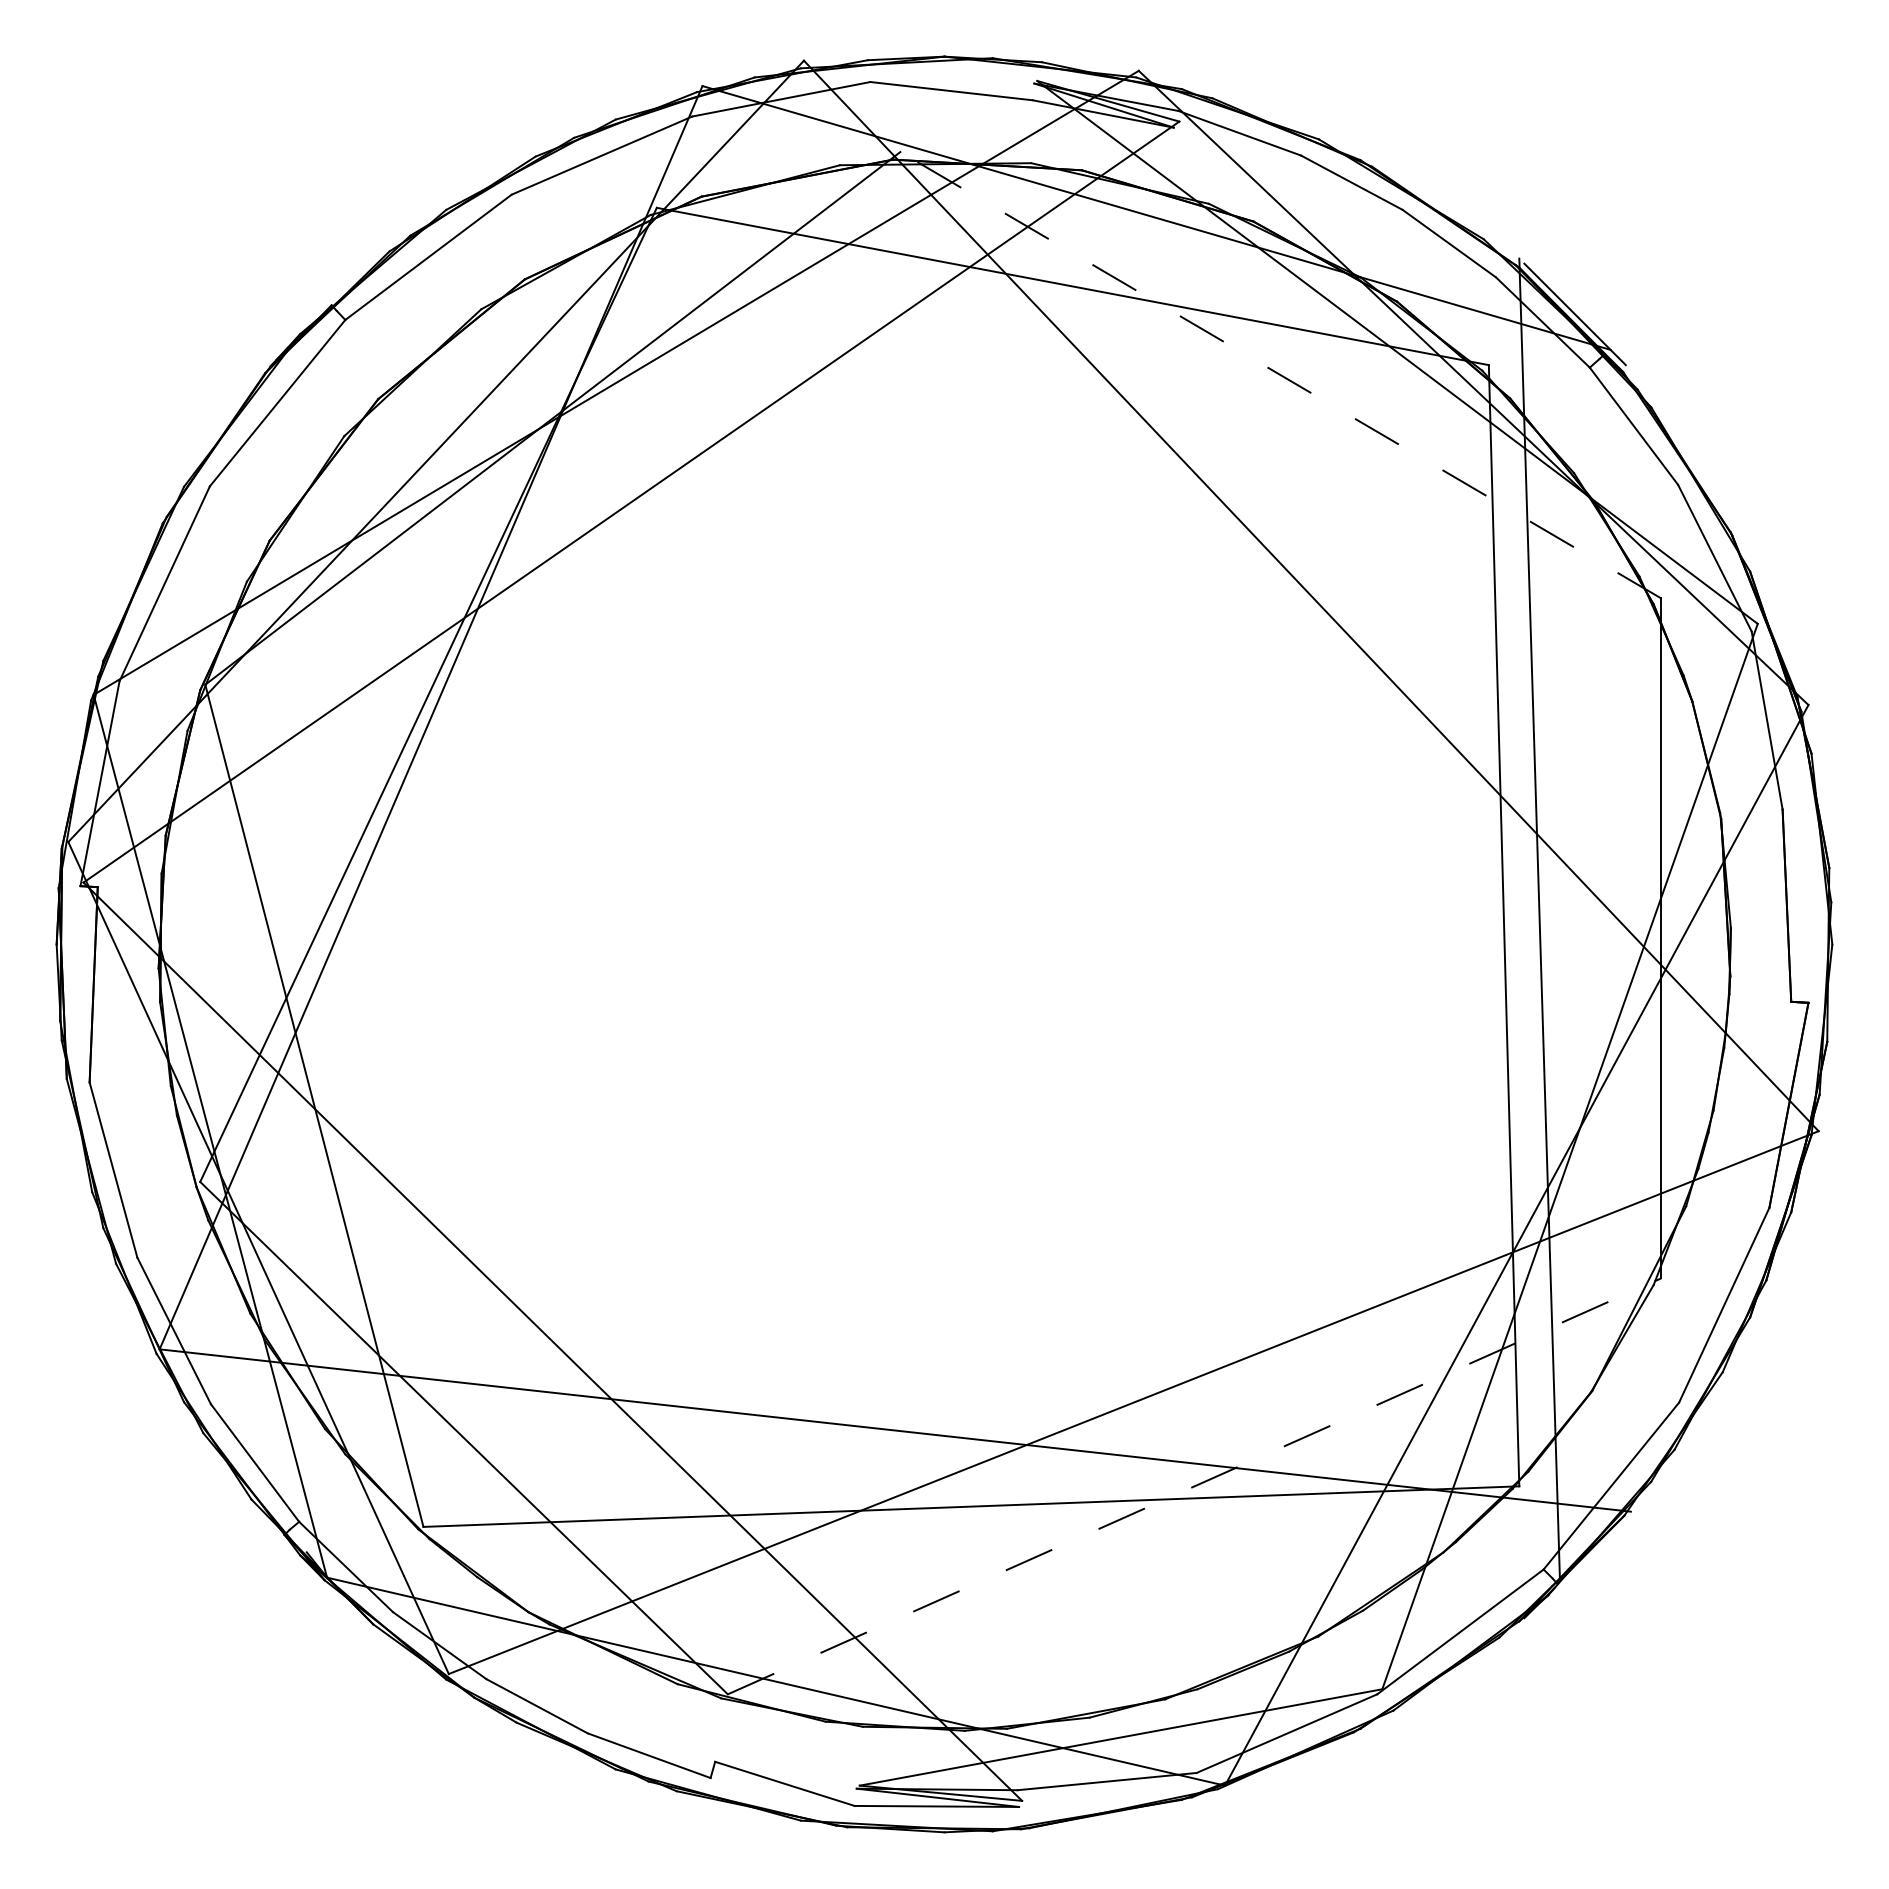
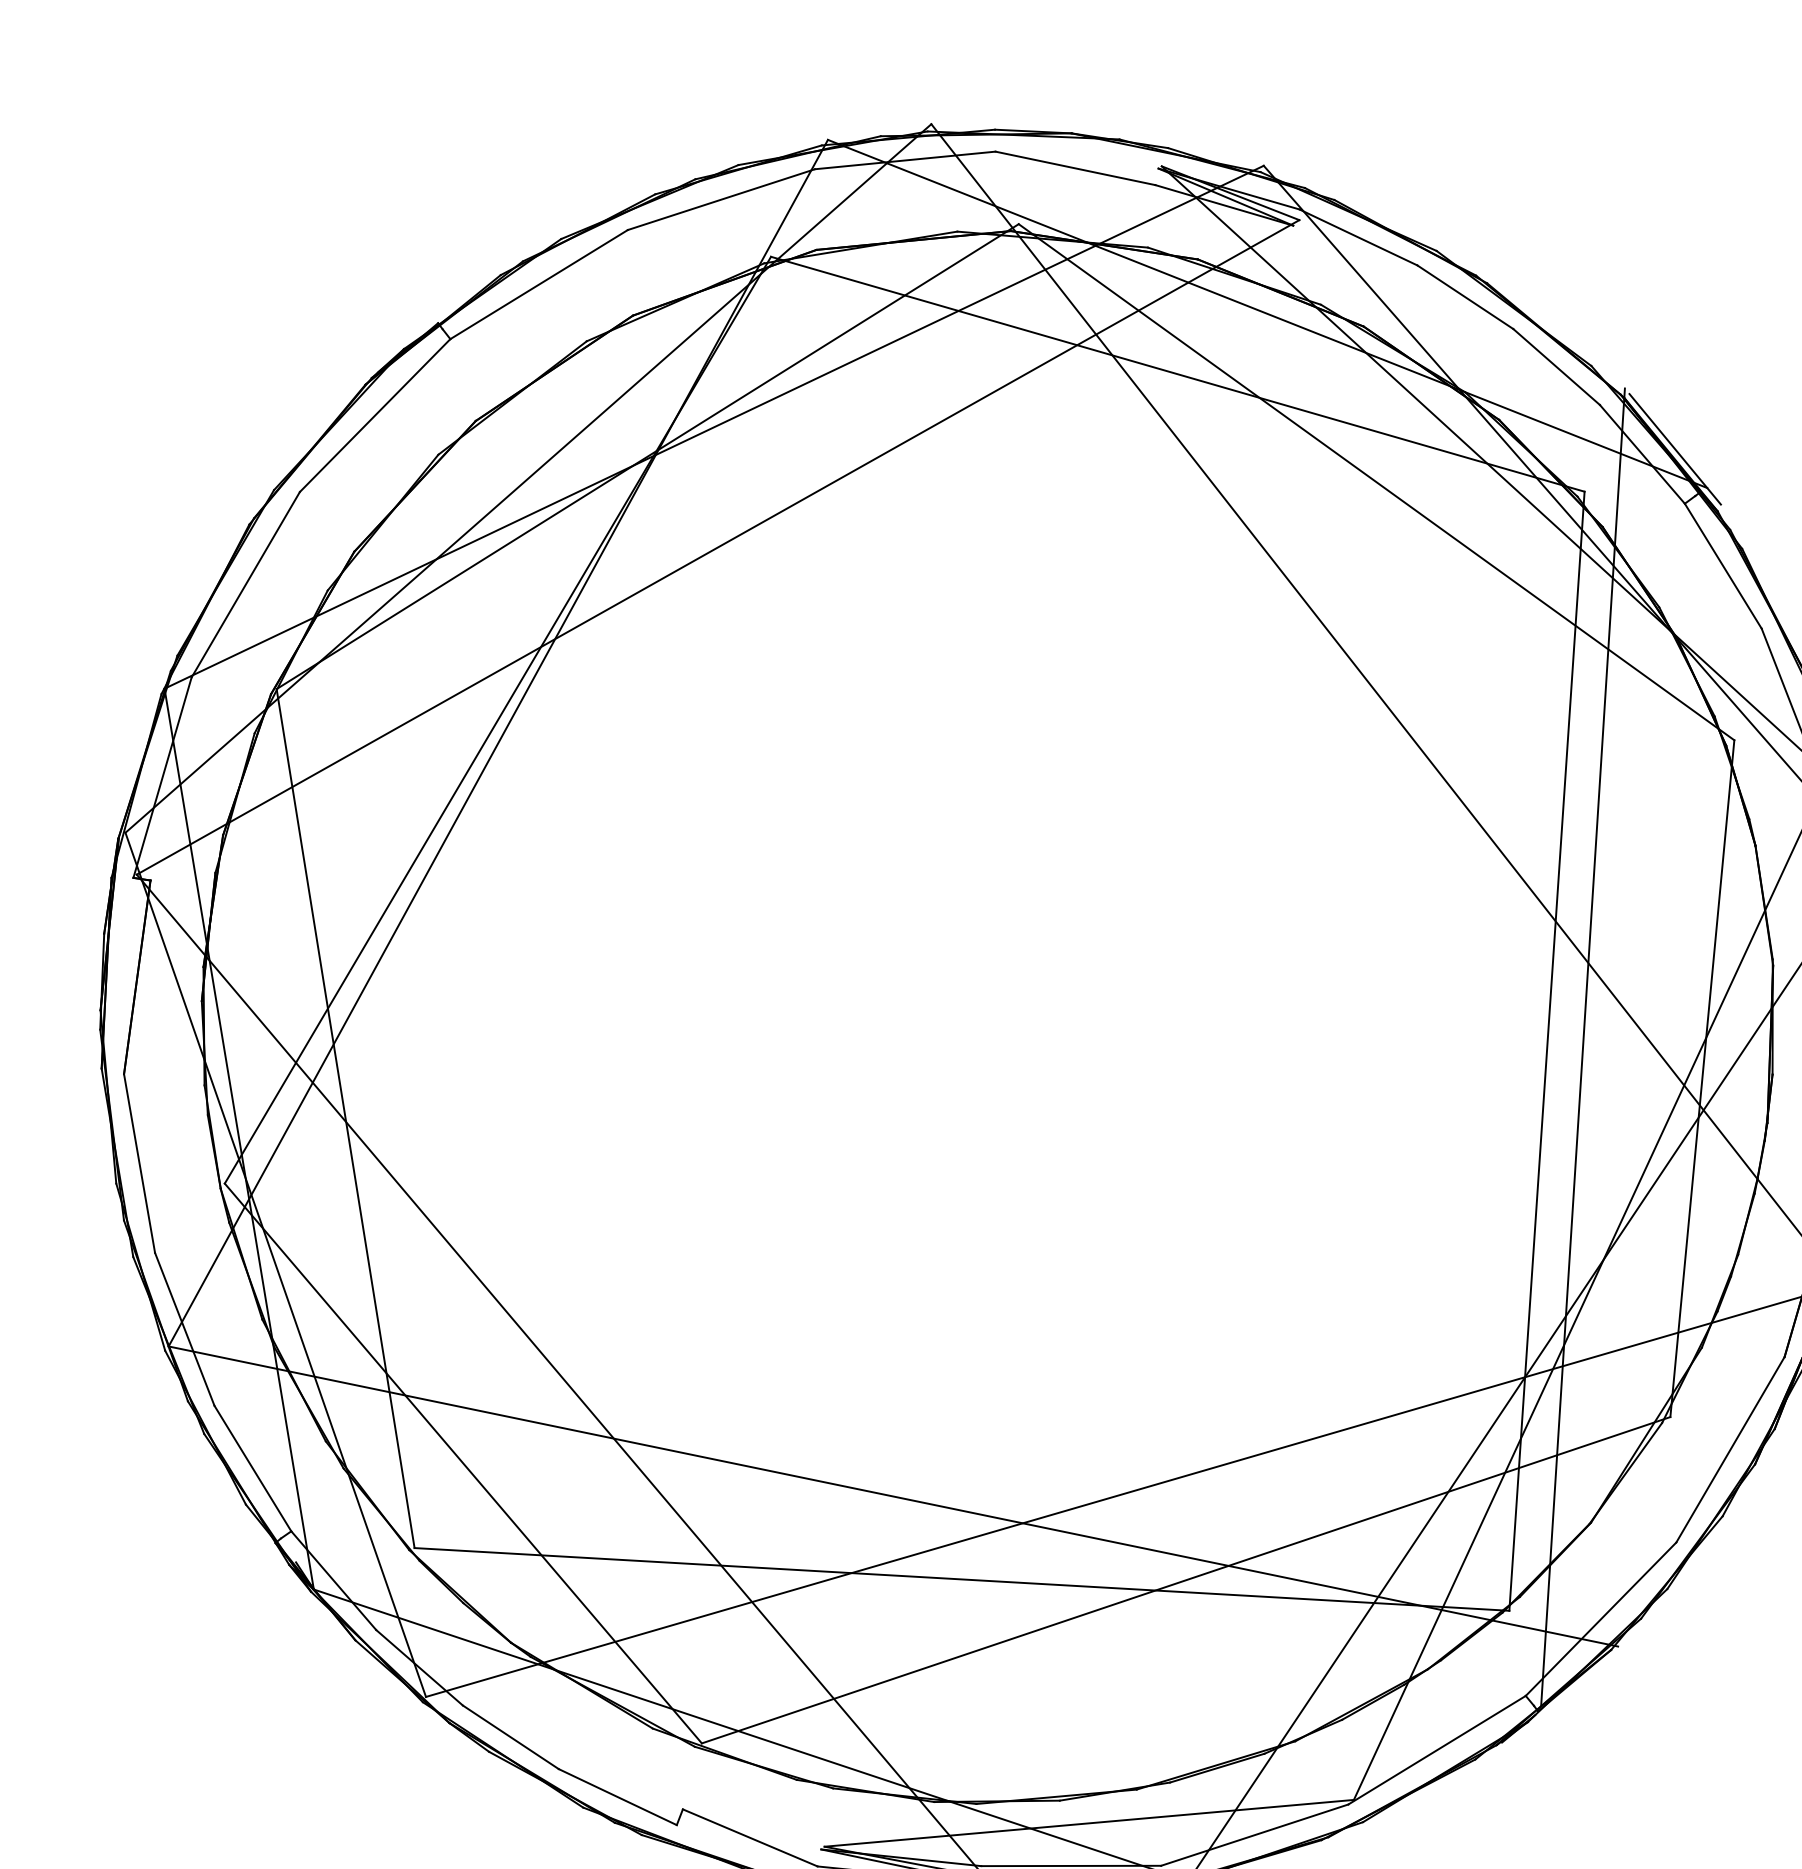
line: (1280, 375) -> (1376, 482), dashed -> solid
line: (1194, 1486) -> (1186, 1580), dashed -> solid

